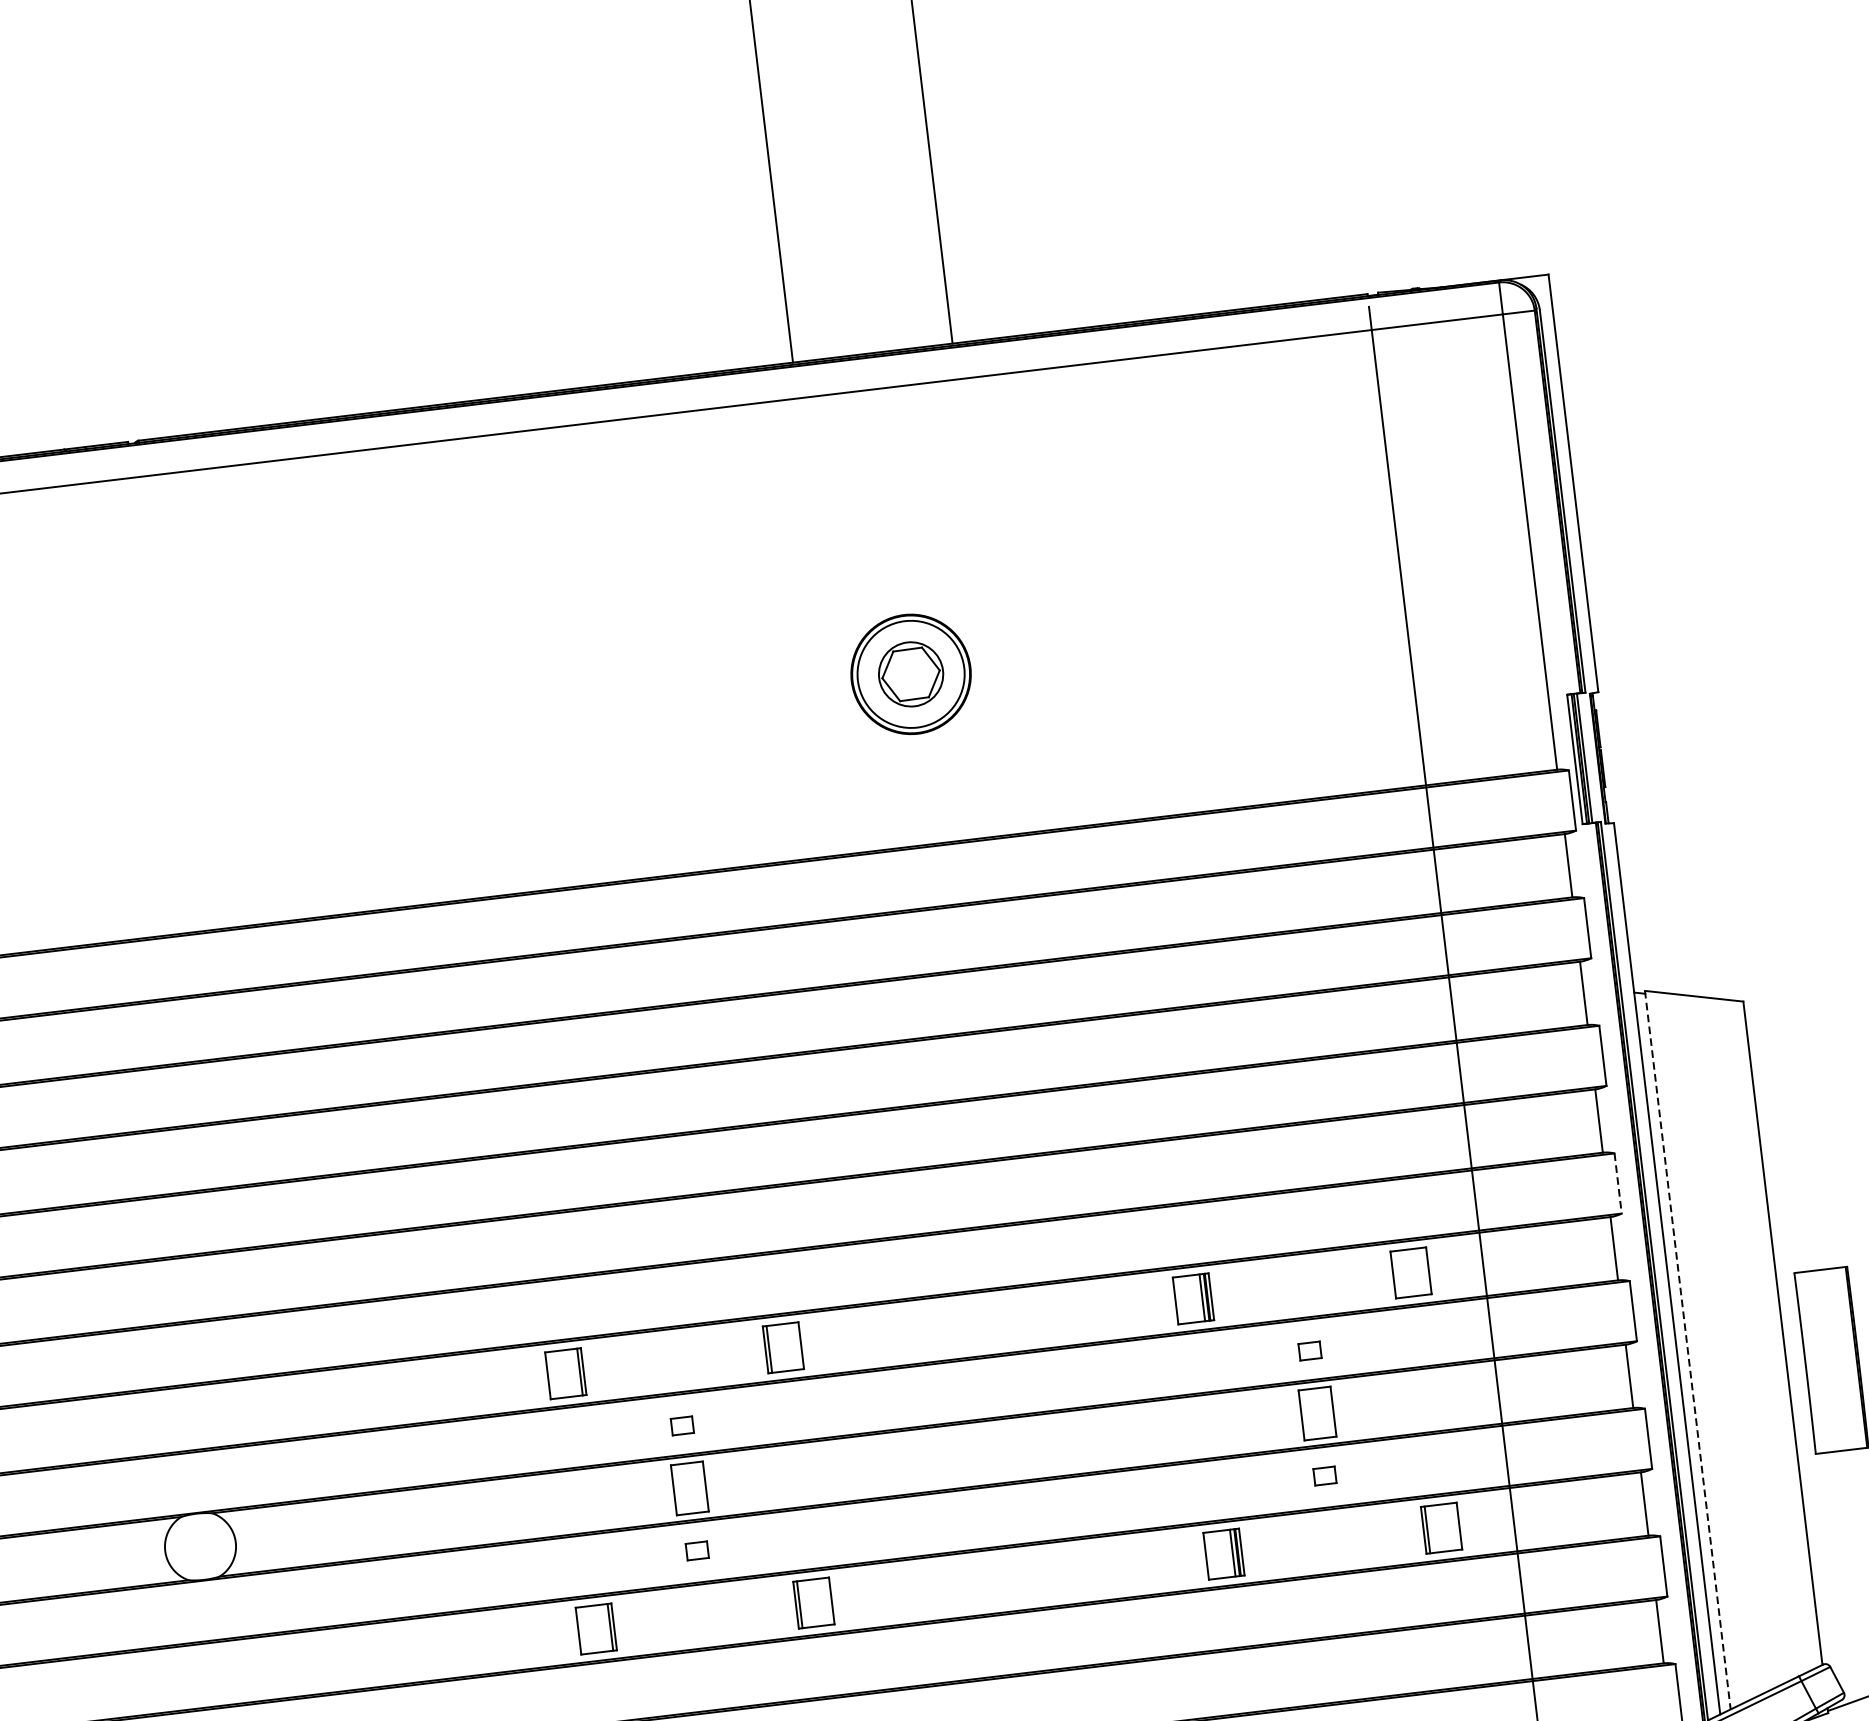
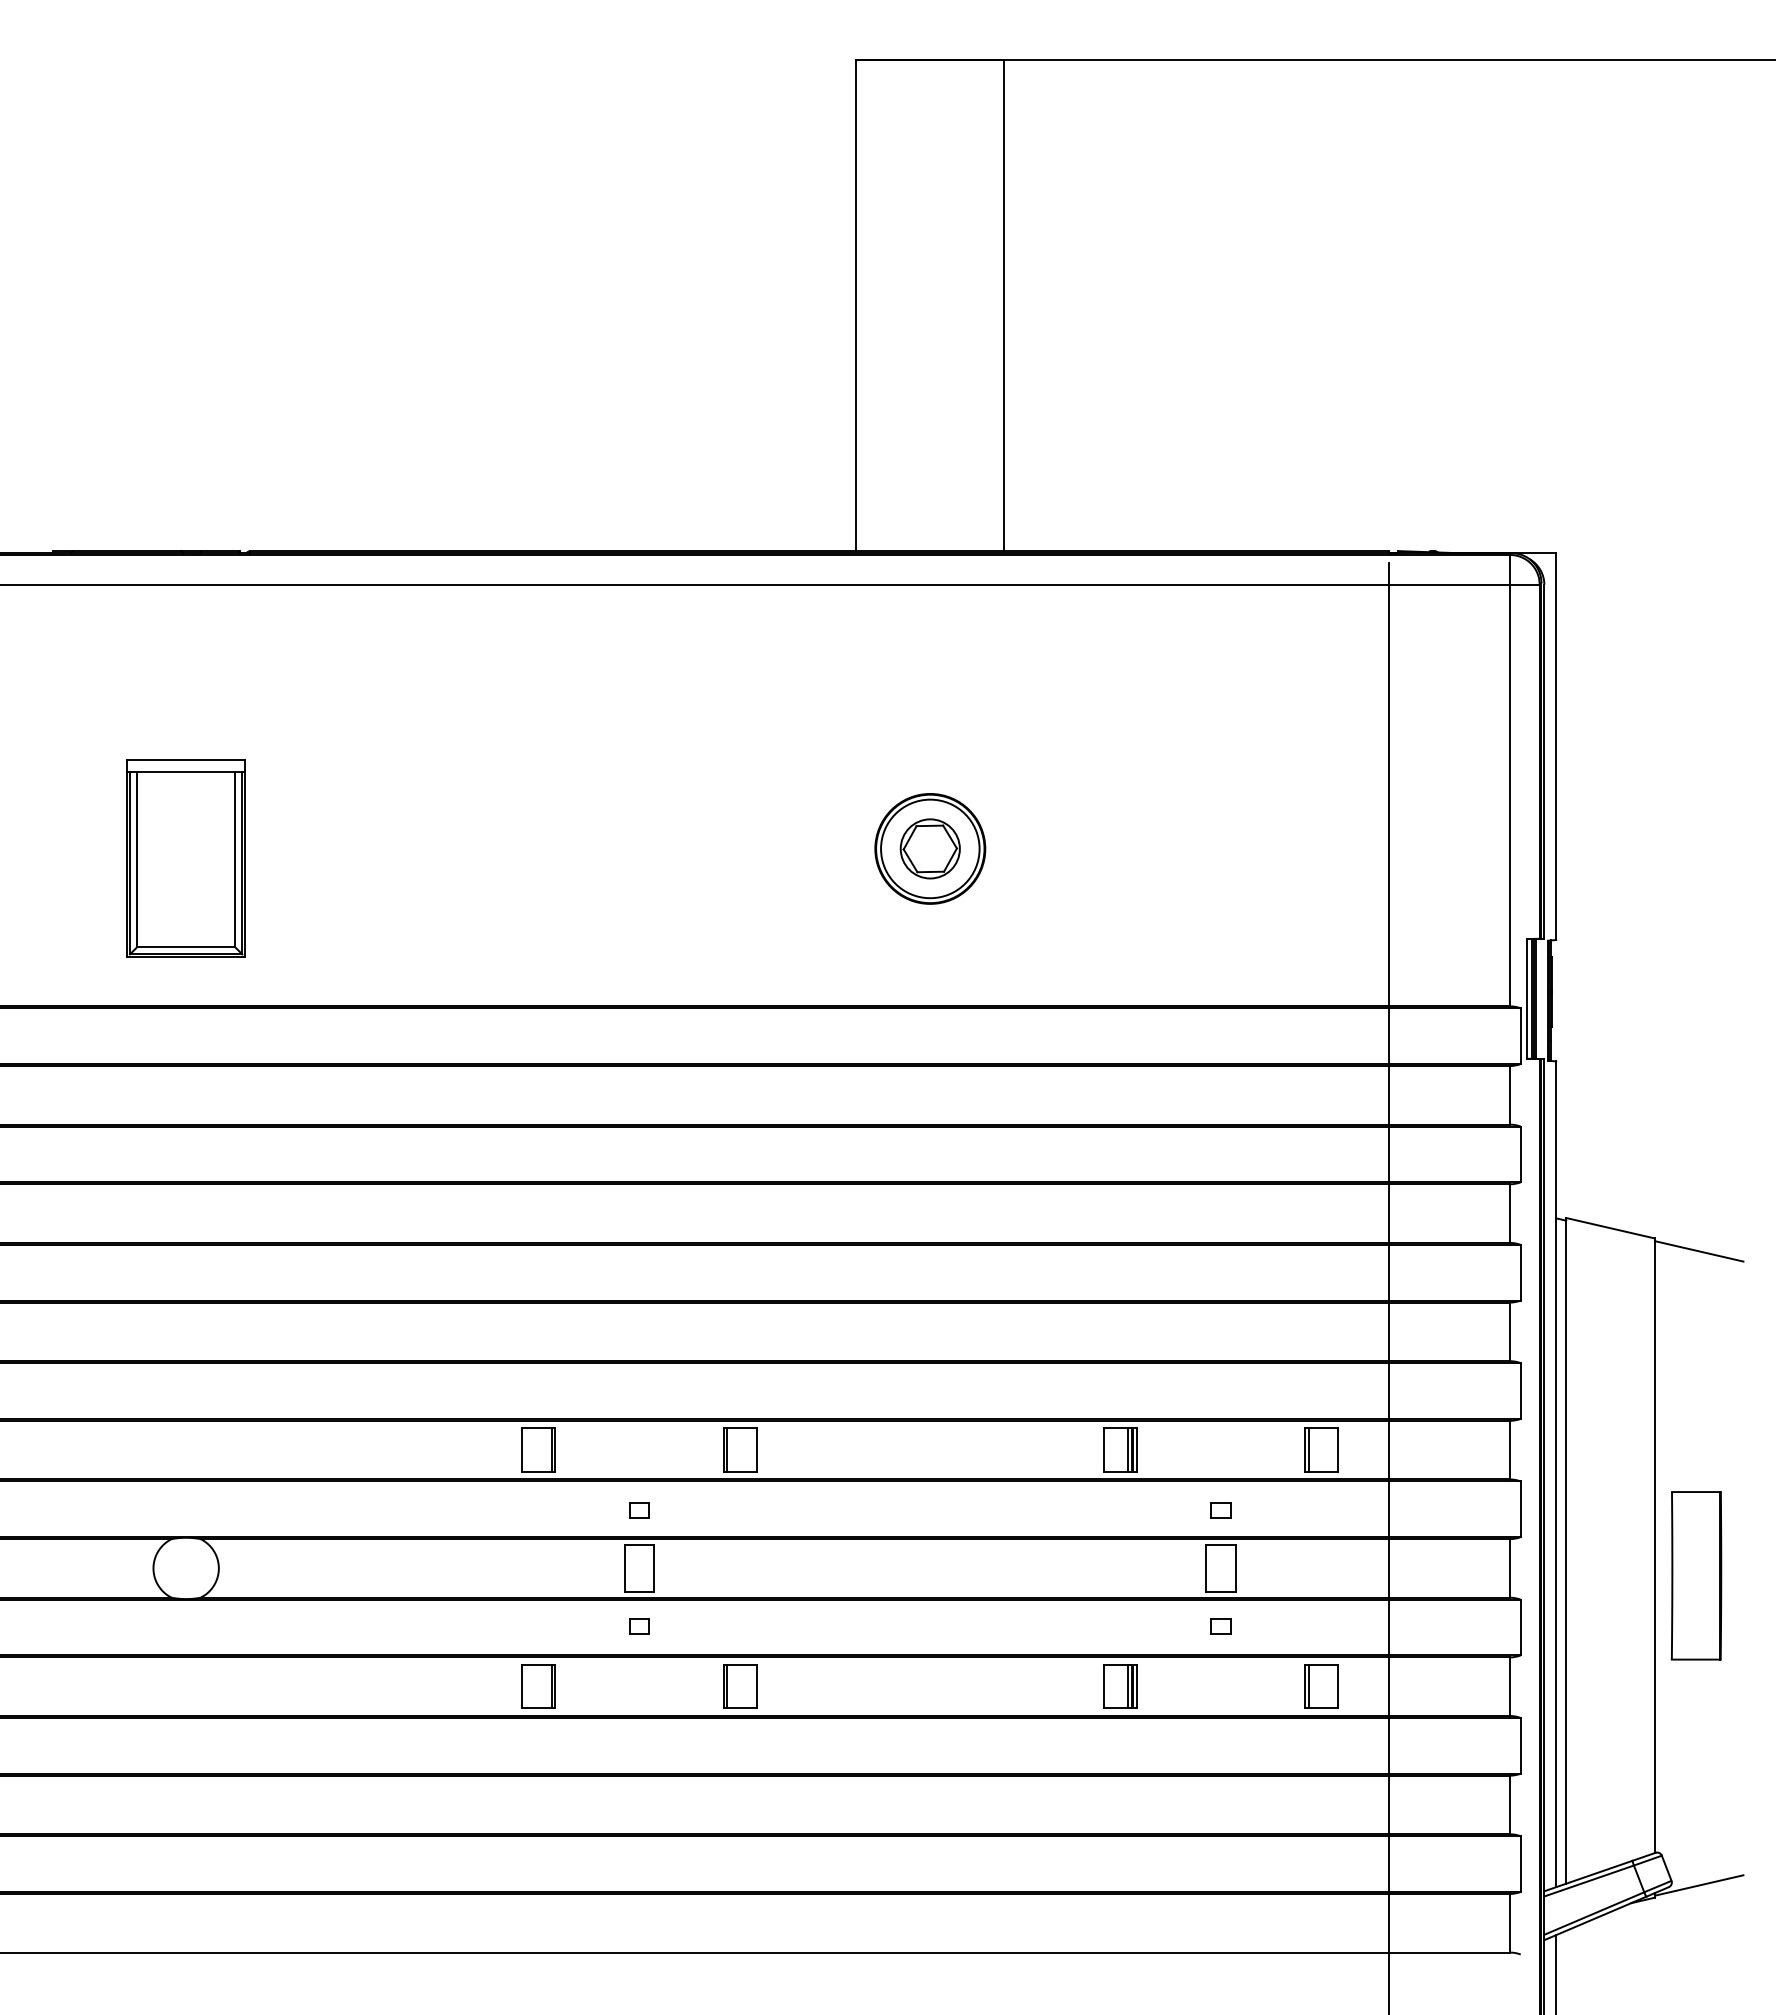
part: (108, 780) -> (185, 858), added
line: (1792, 1010) -> (1698, 1251), added
line: (1617, 1184) -> (1520, 1391), dashed -> solid
line: (1396, 1273) -> (1308, 1449), added
line: (1688, 1349) -> (1566, 1550), dashed -> solid

